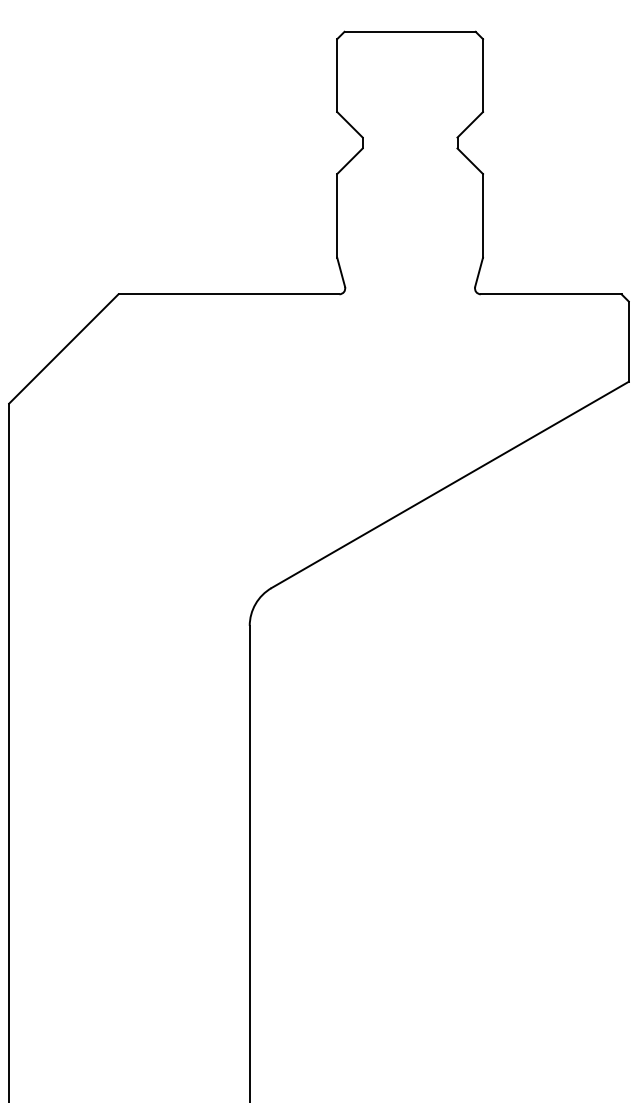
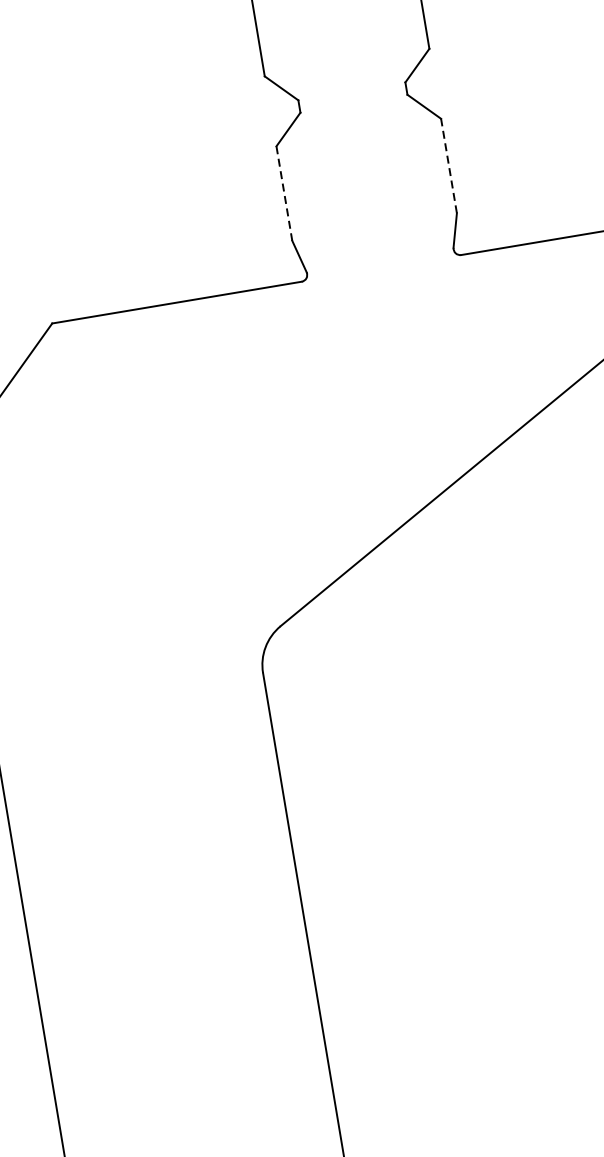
line: (337, 215) -> (284, 193), solid -> dashed
line: (483, 215) -> (449, 165), solid -> dashed

